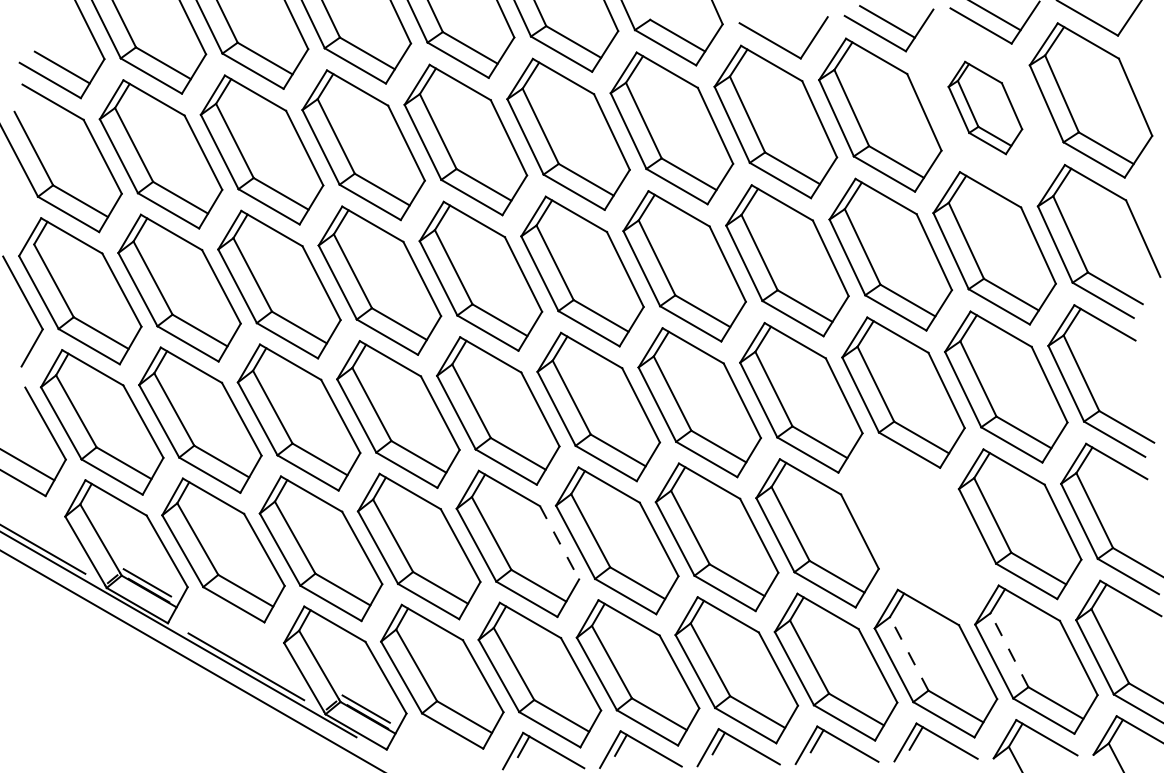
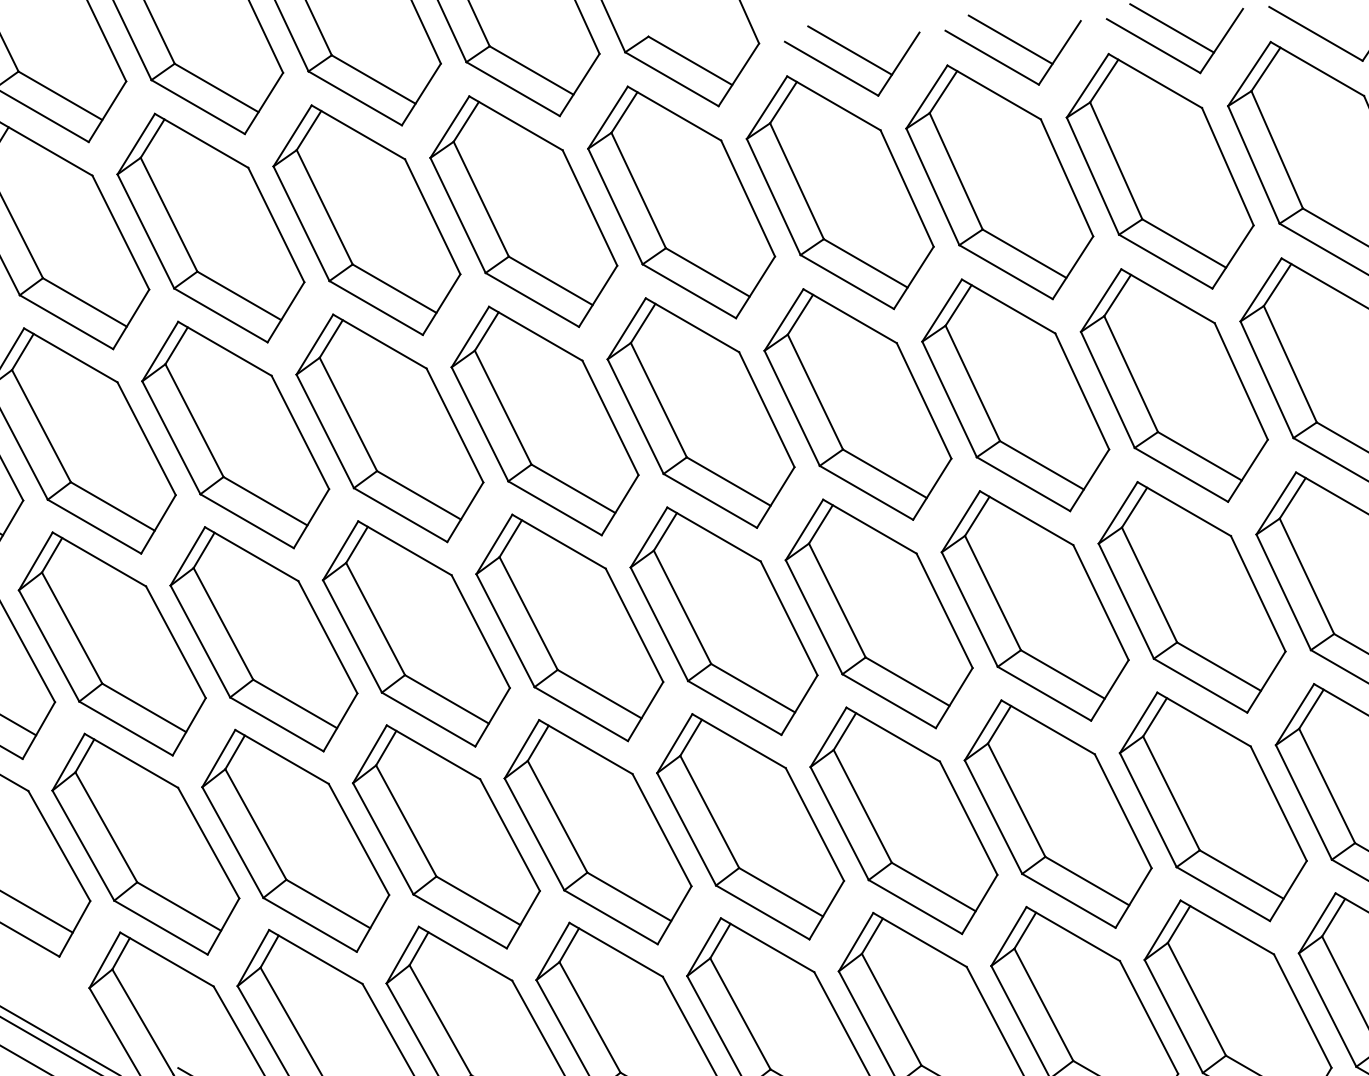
line: (781, 28) -> (848, 49), added
part: (985, 107) -> (1160, 170), size x1.67
part: (918, 528) -> (1058, 813), added
line: (559, 543) -> (509, 836), dashed -> solid
line: (1009, 650) -> (1197, 999), dashed -> solid
line: (908, 653) -> (1042, 1004), dashed -> solid

